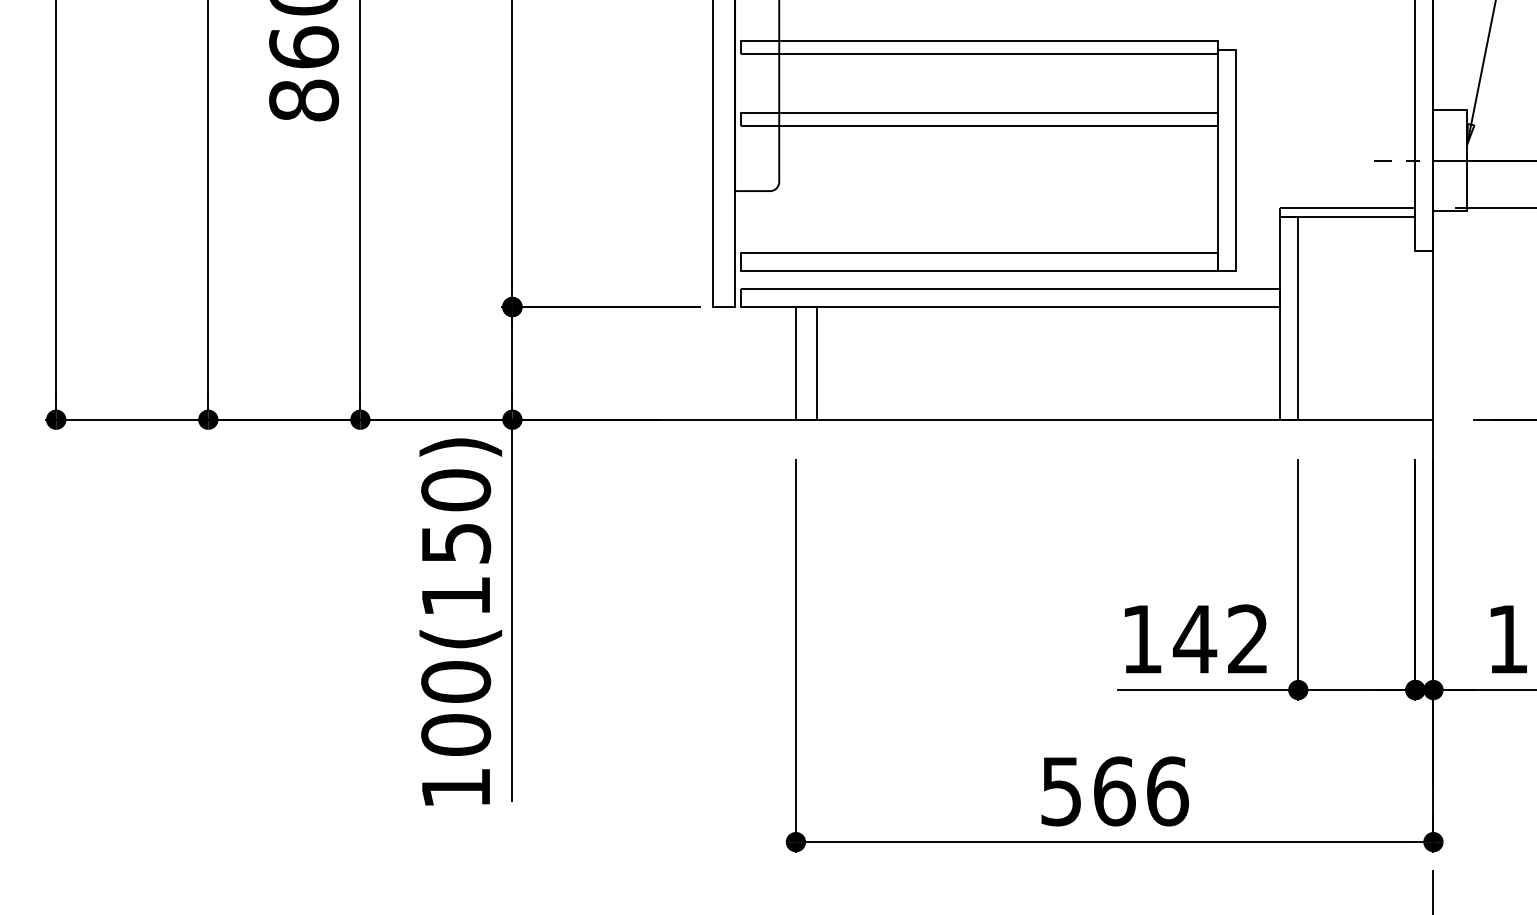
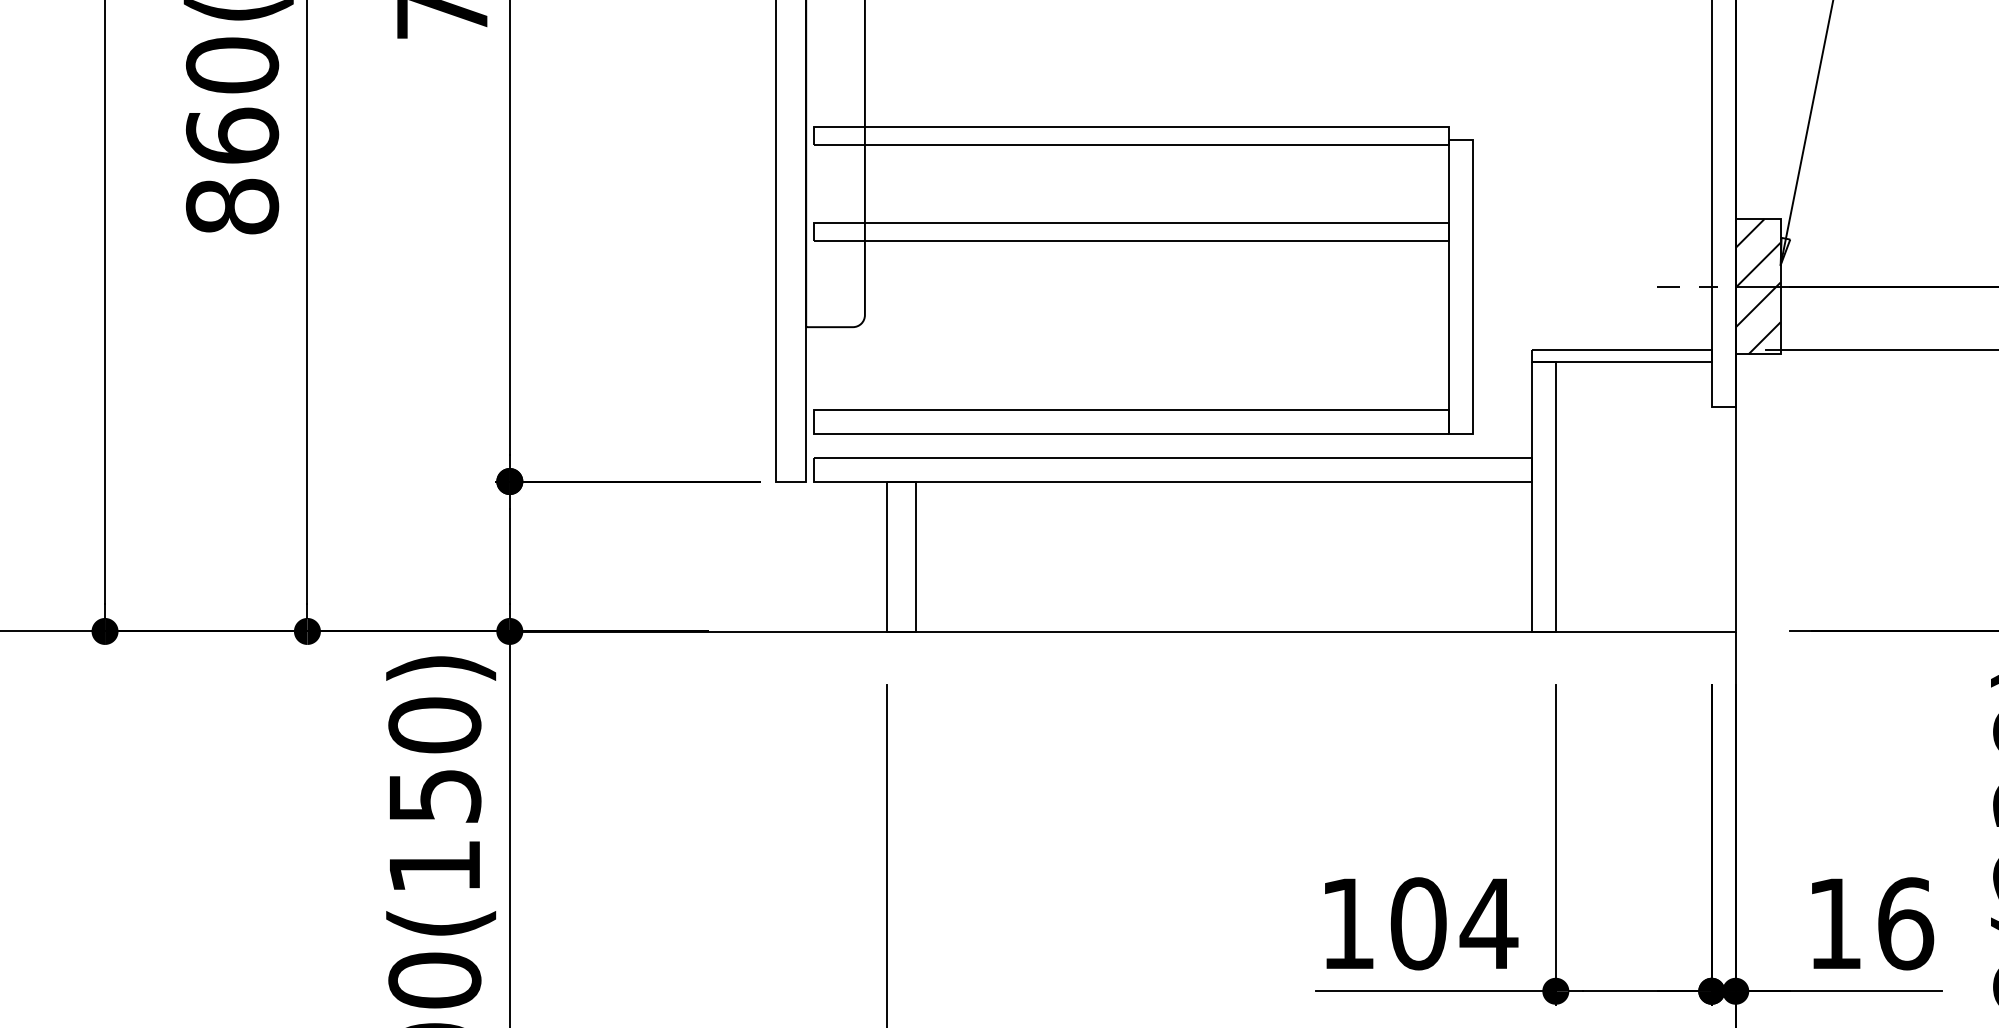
hatch: (1450, 160) -> (1758, 286), added
text: (1221, 639) -> (1453, 923), 142 -> 104

